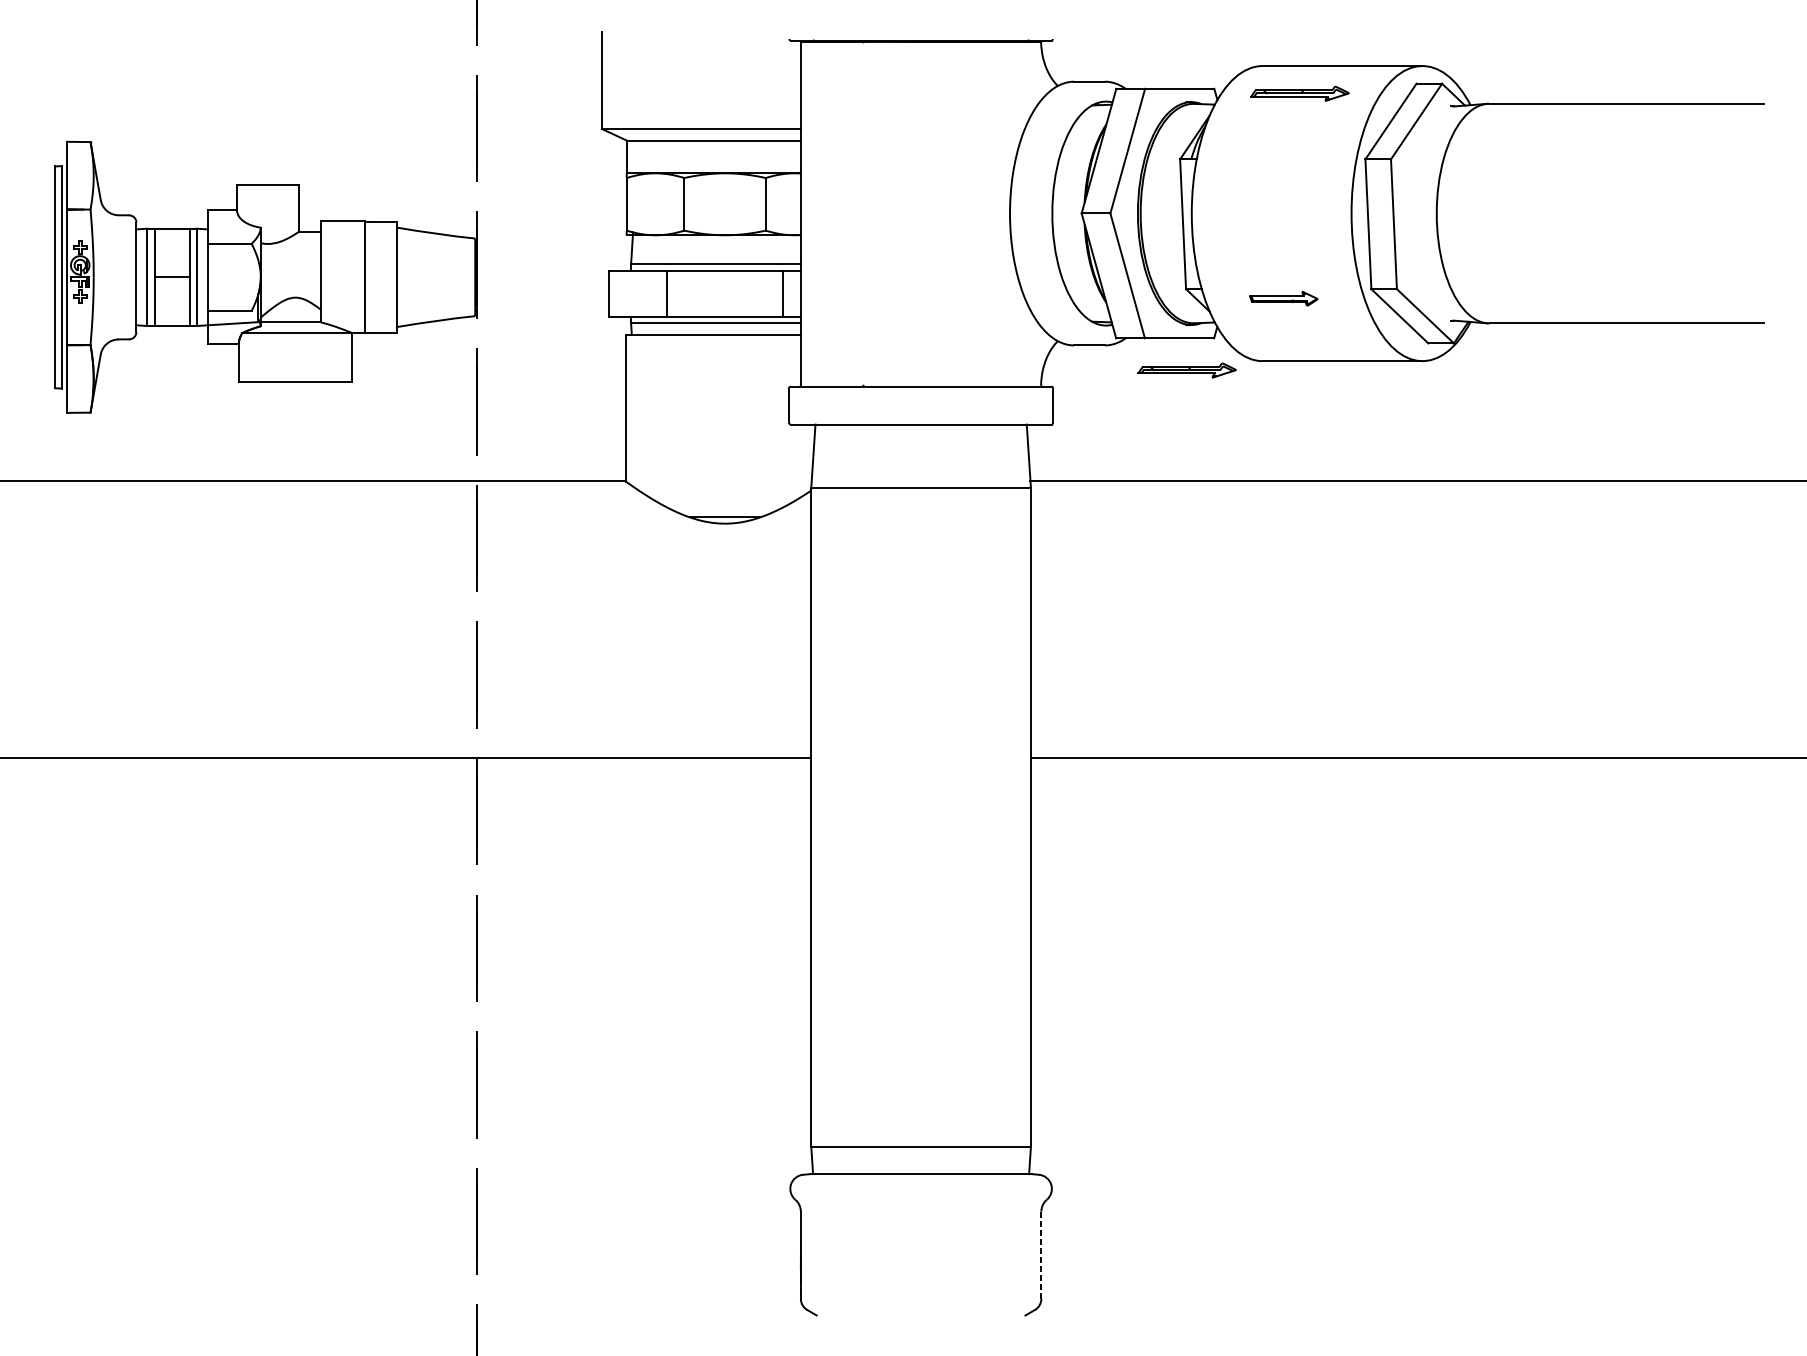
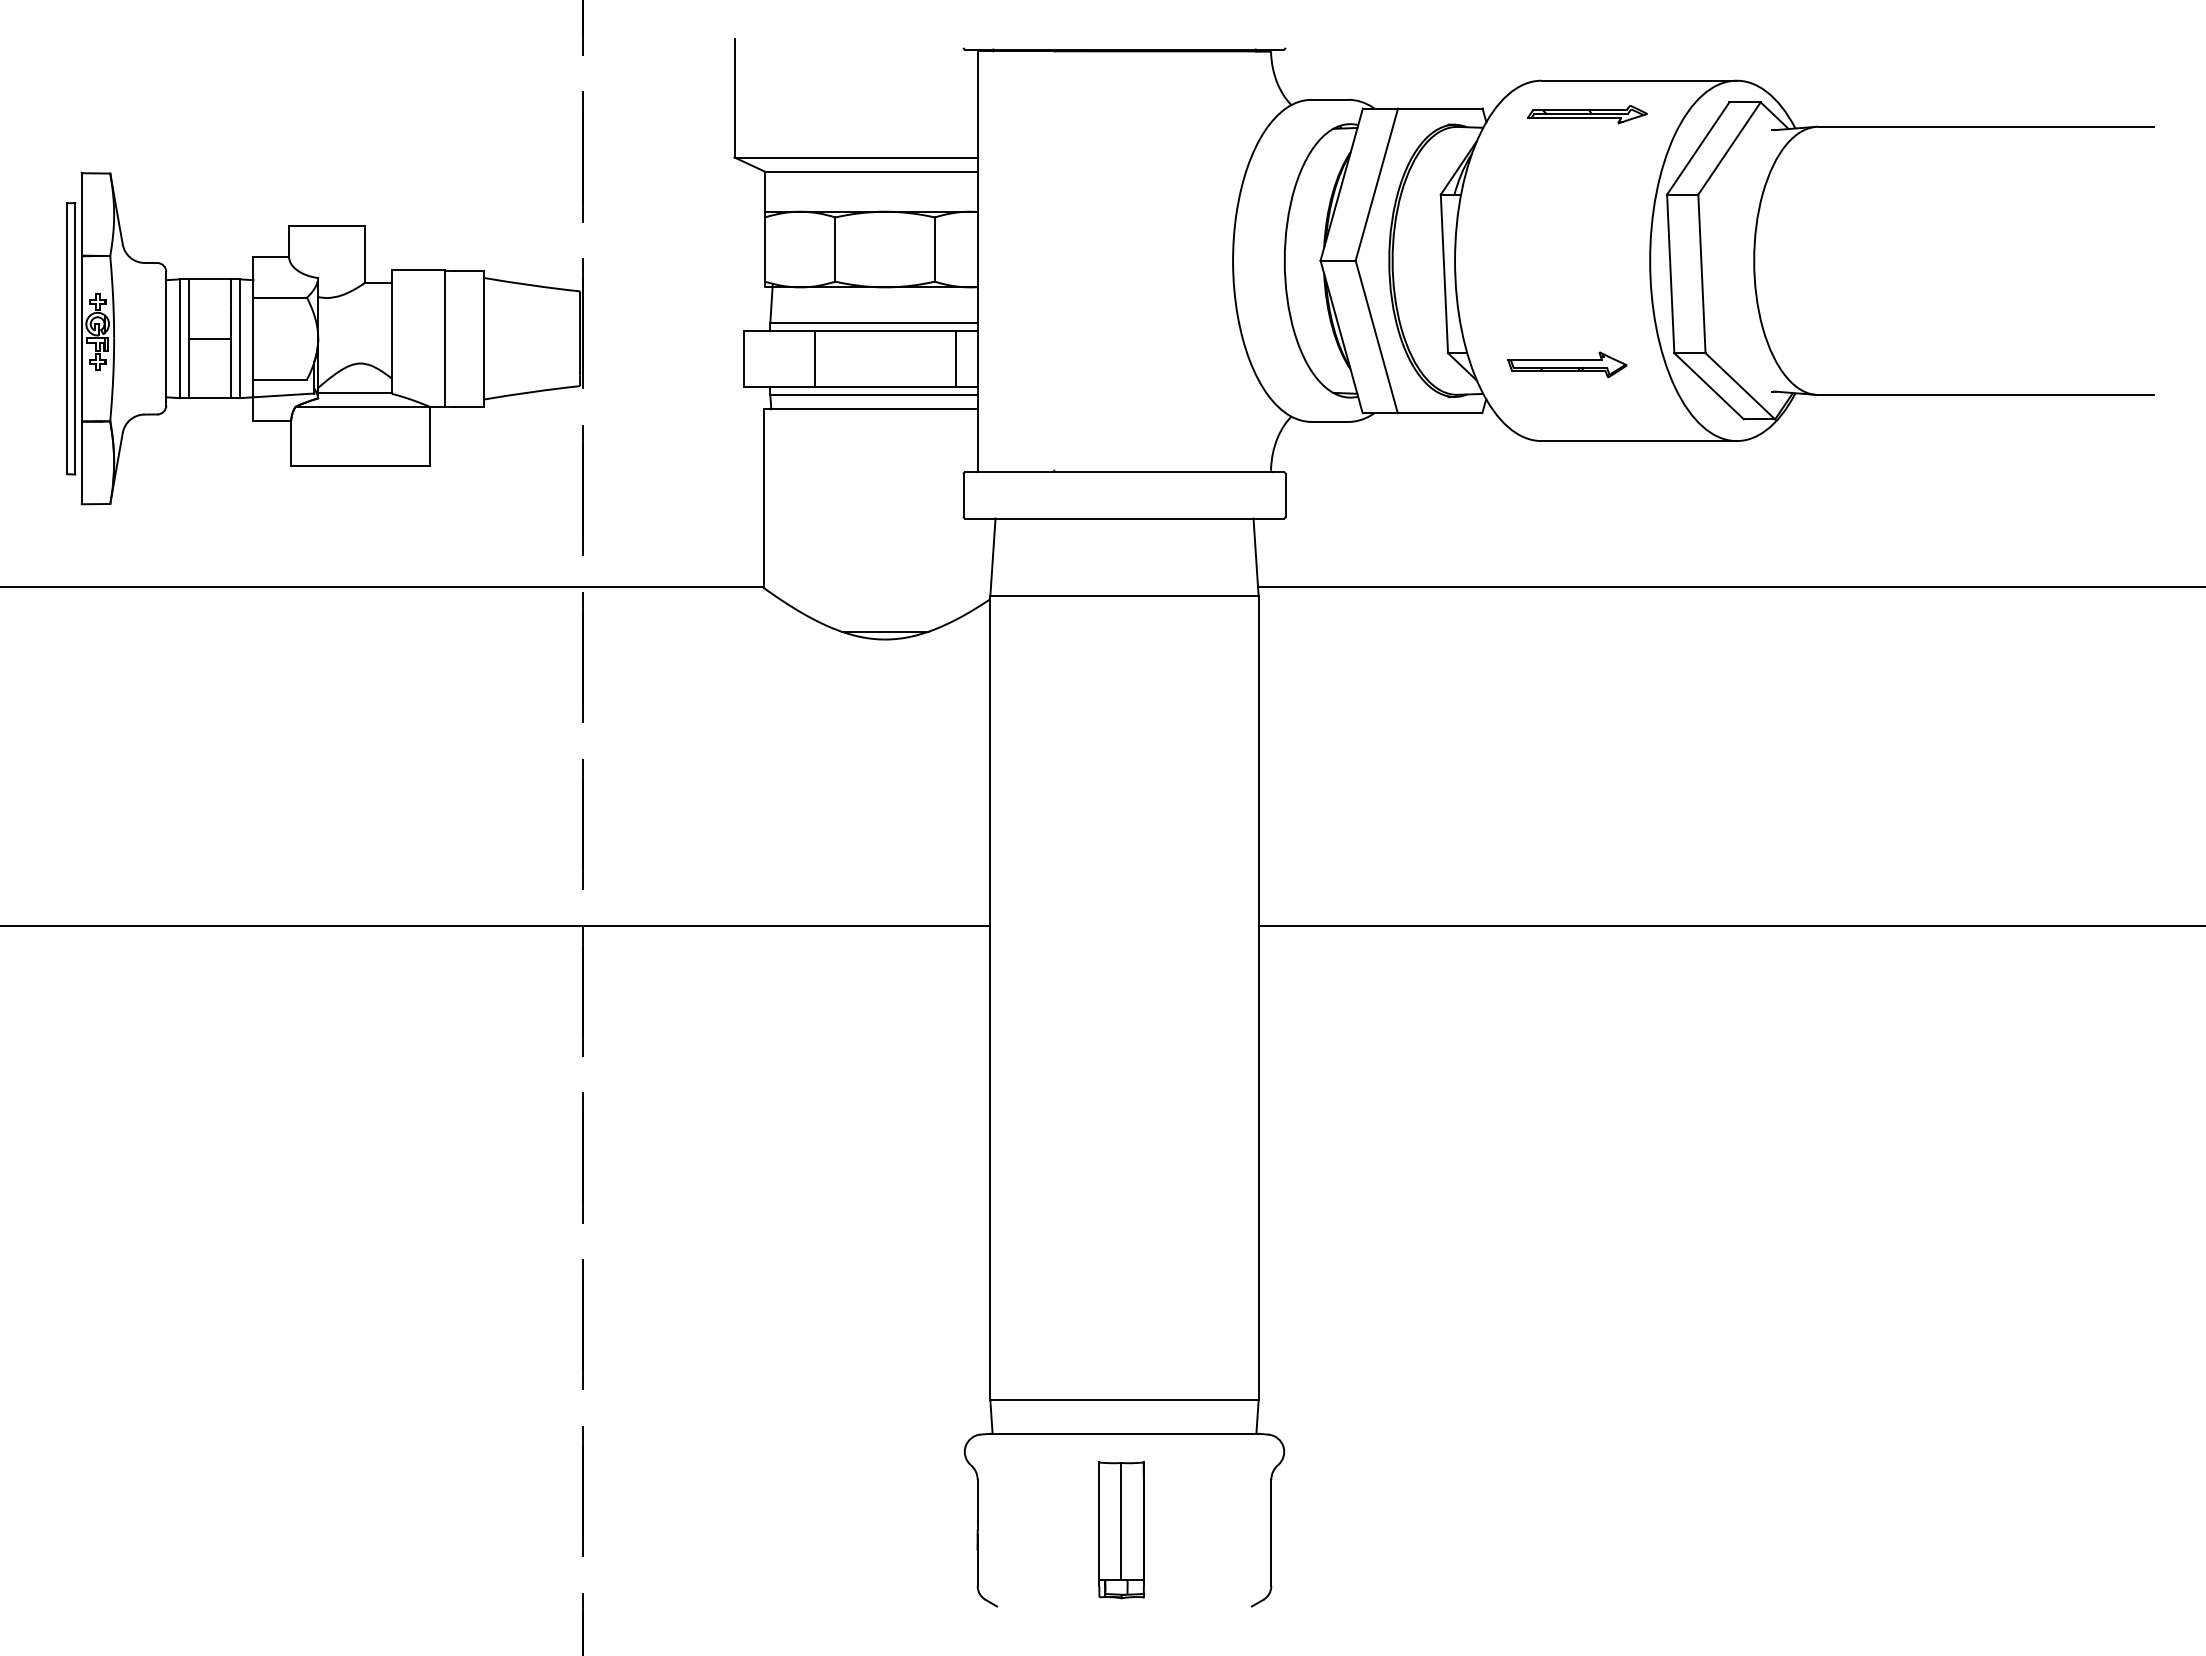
part: (1283, 298) -> (1567, 364), size x1.43
part: (1187, 370) -> (1449, 452), removed
part: (918, 1253) -> (1121, 1530), added
line: (1041, 1254) -> (1271, 1532), dashed -> solid

